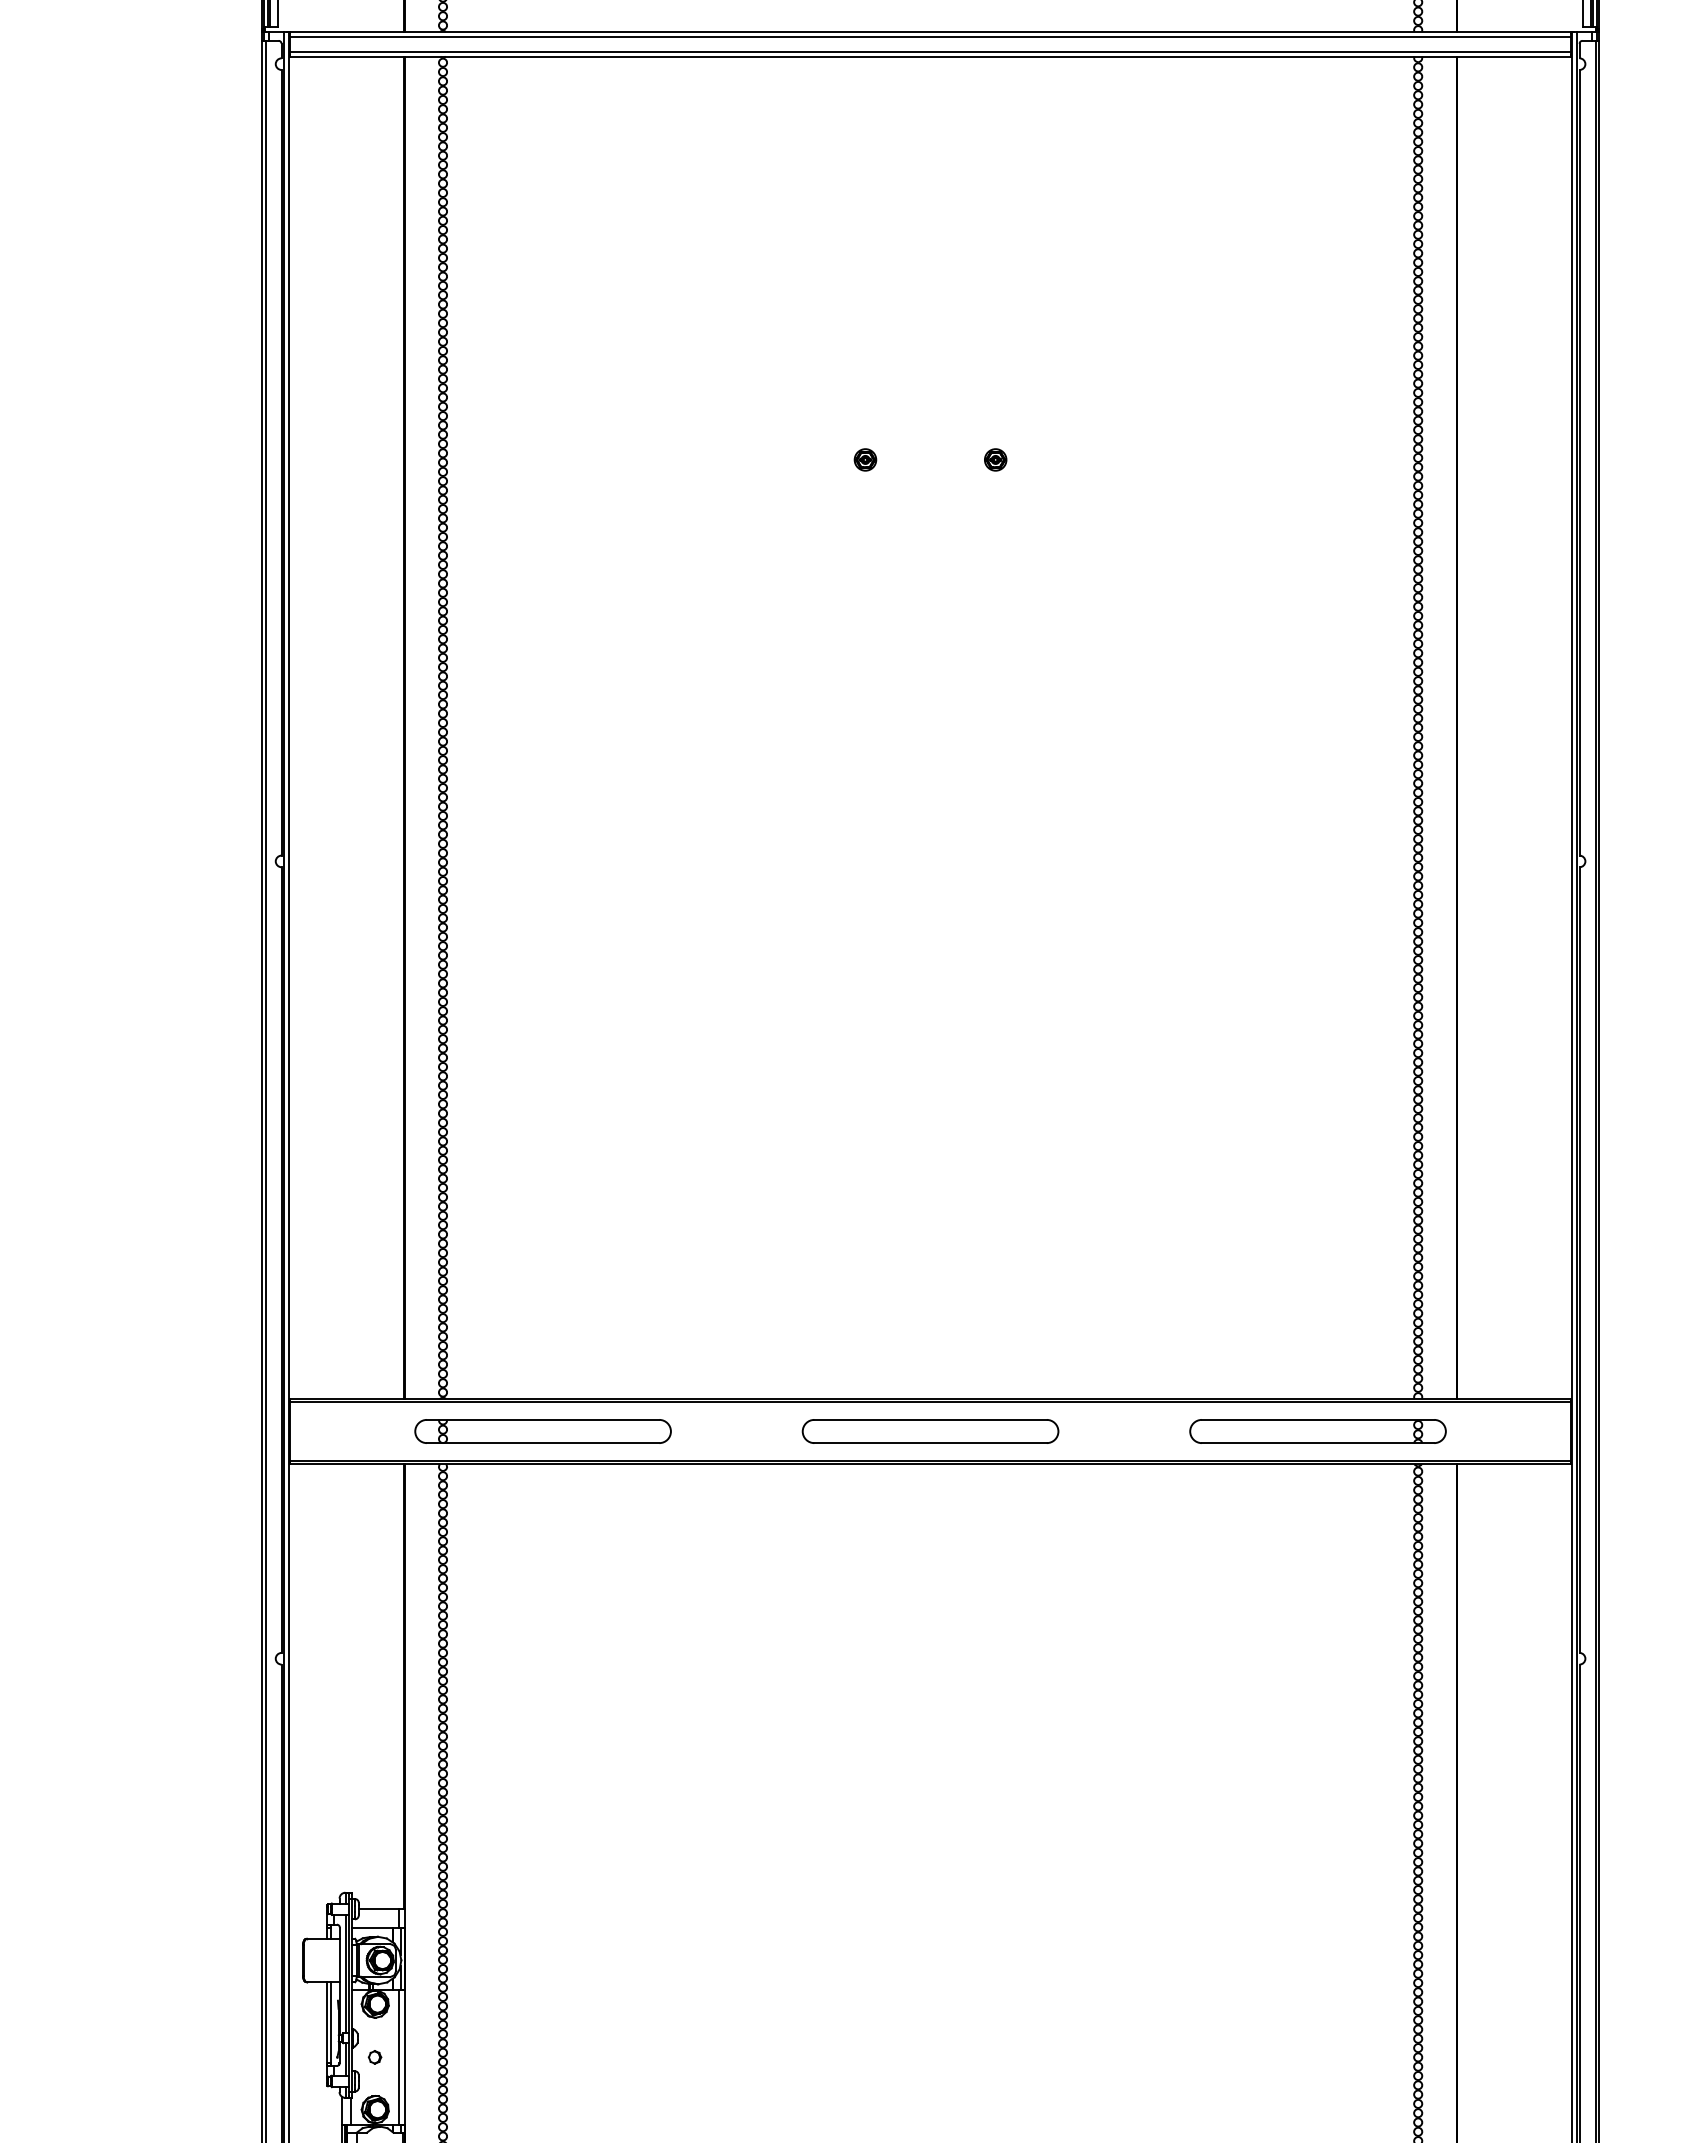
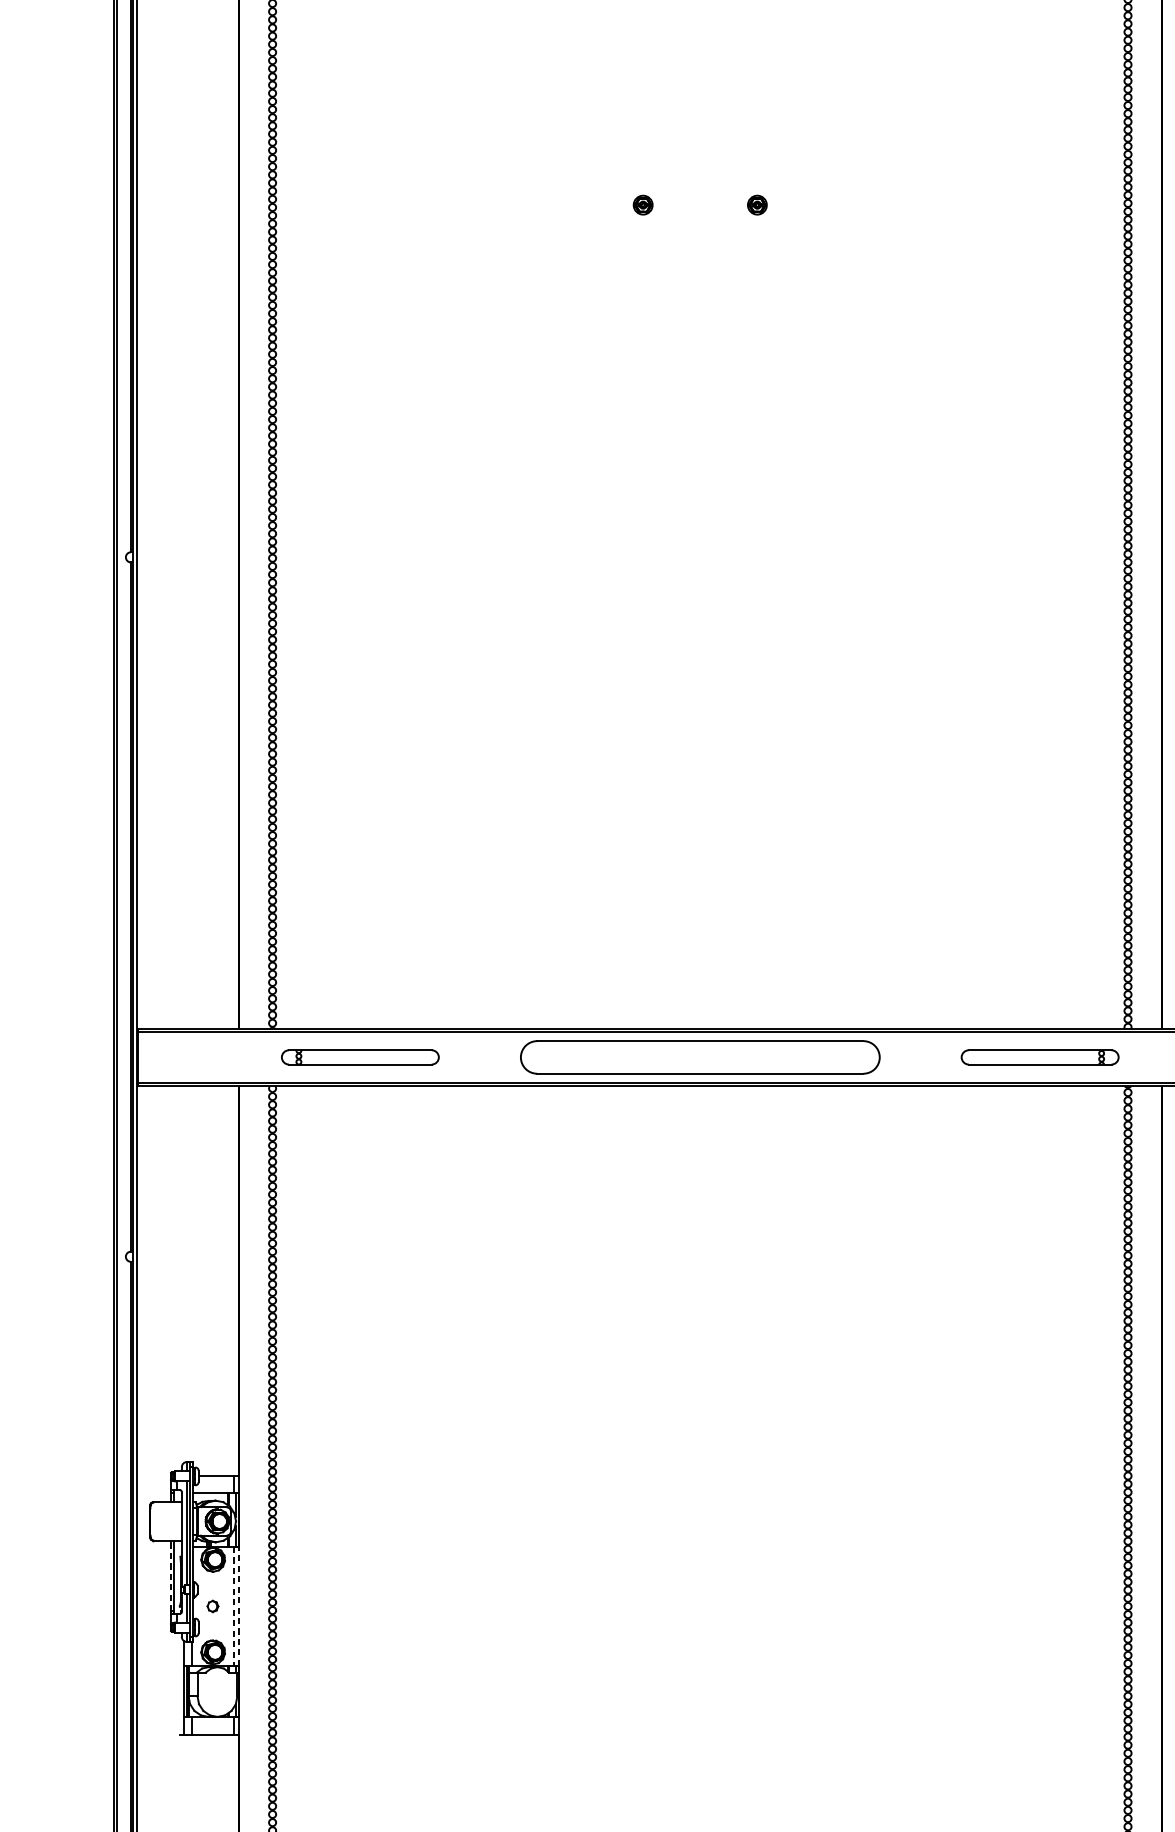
part: (542, 1431) -> (359, 1057), size x0.7
part: (930, 1431) -> (700, 1057), size x1.6
part: (1317, 1431) -> (1039, 1057), size x0.7
line: (326, 2022) -> (170, 1575), solid -> dashed
line: (398, 2057) -> (233, 1606), solid -> dashed
line: (404, 2057) -> (238, 1606), solid -> dashed

